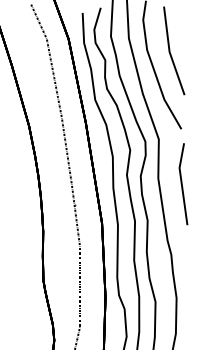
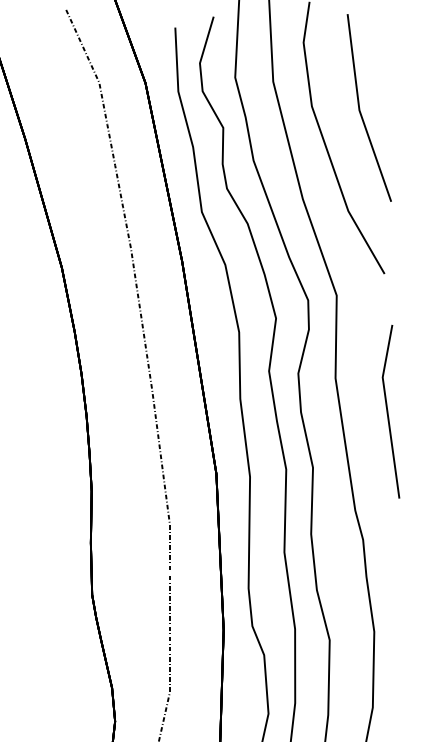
line: (182, 184) -> (388, 412), moved

